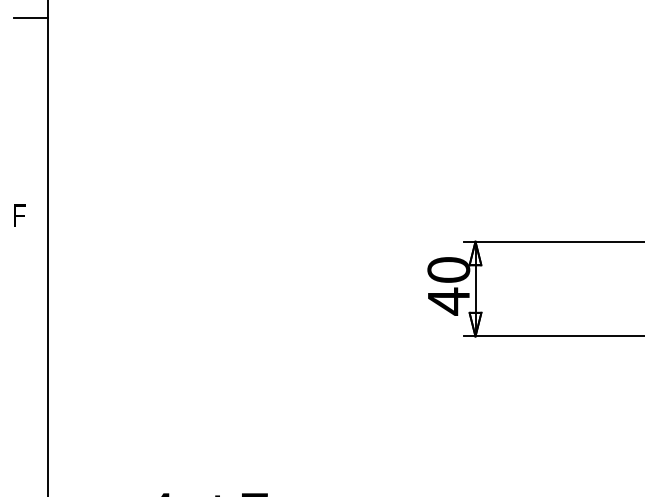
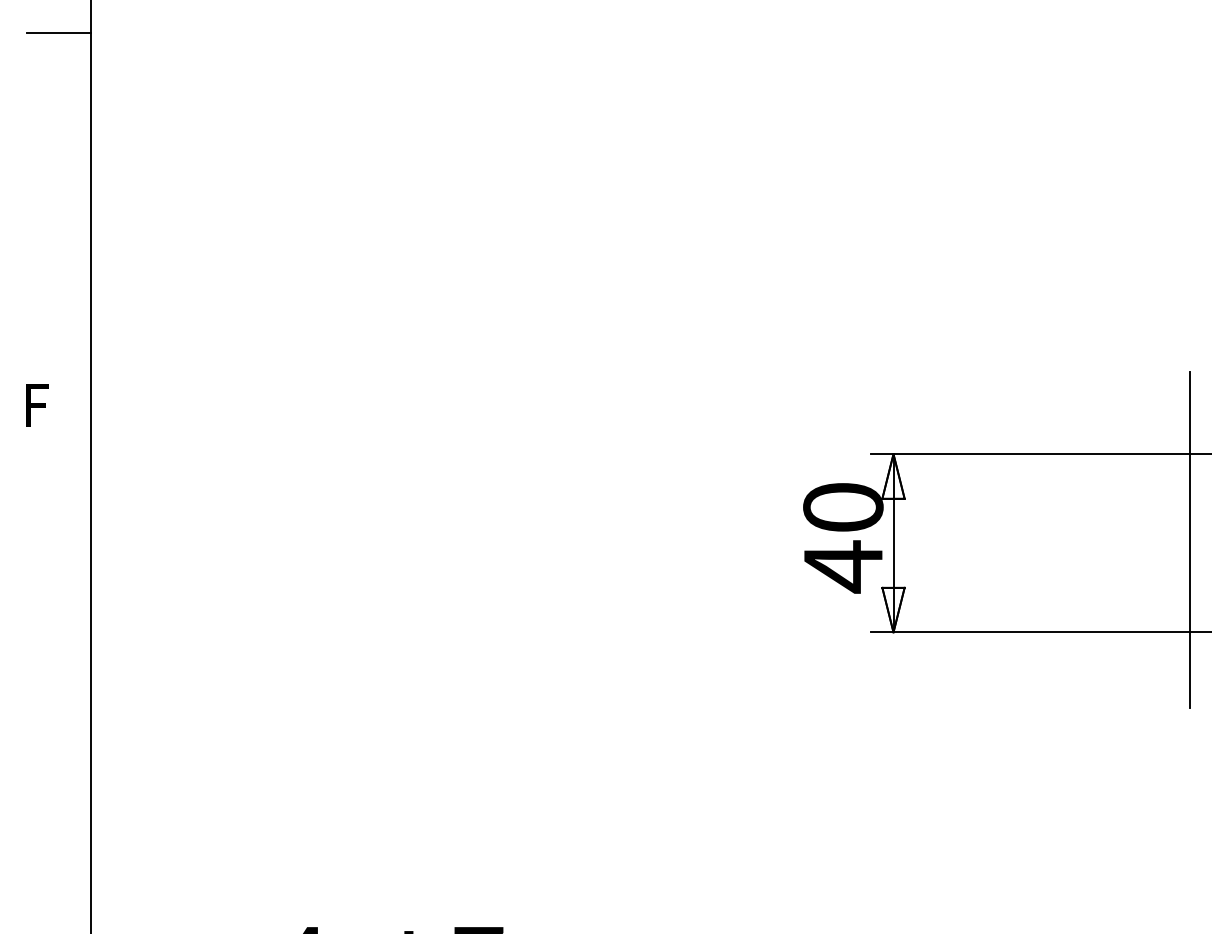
line: (633, 286) -> (1190, 538), added

